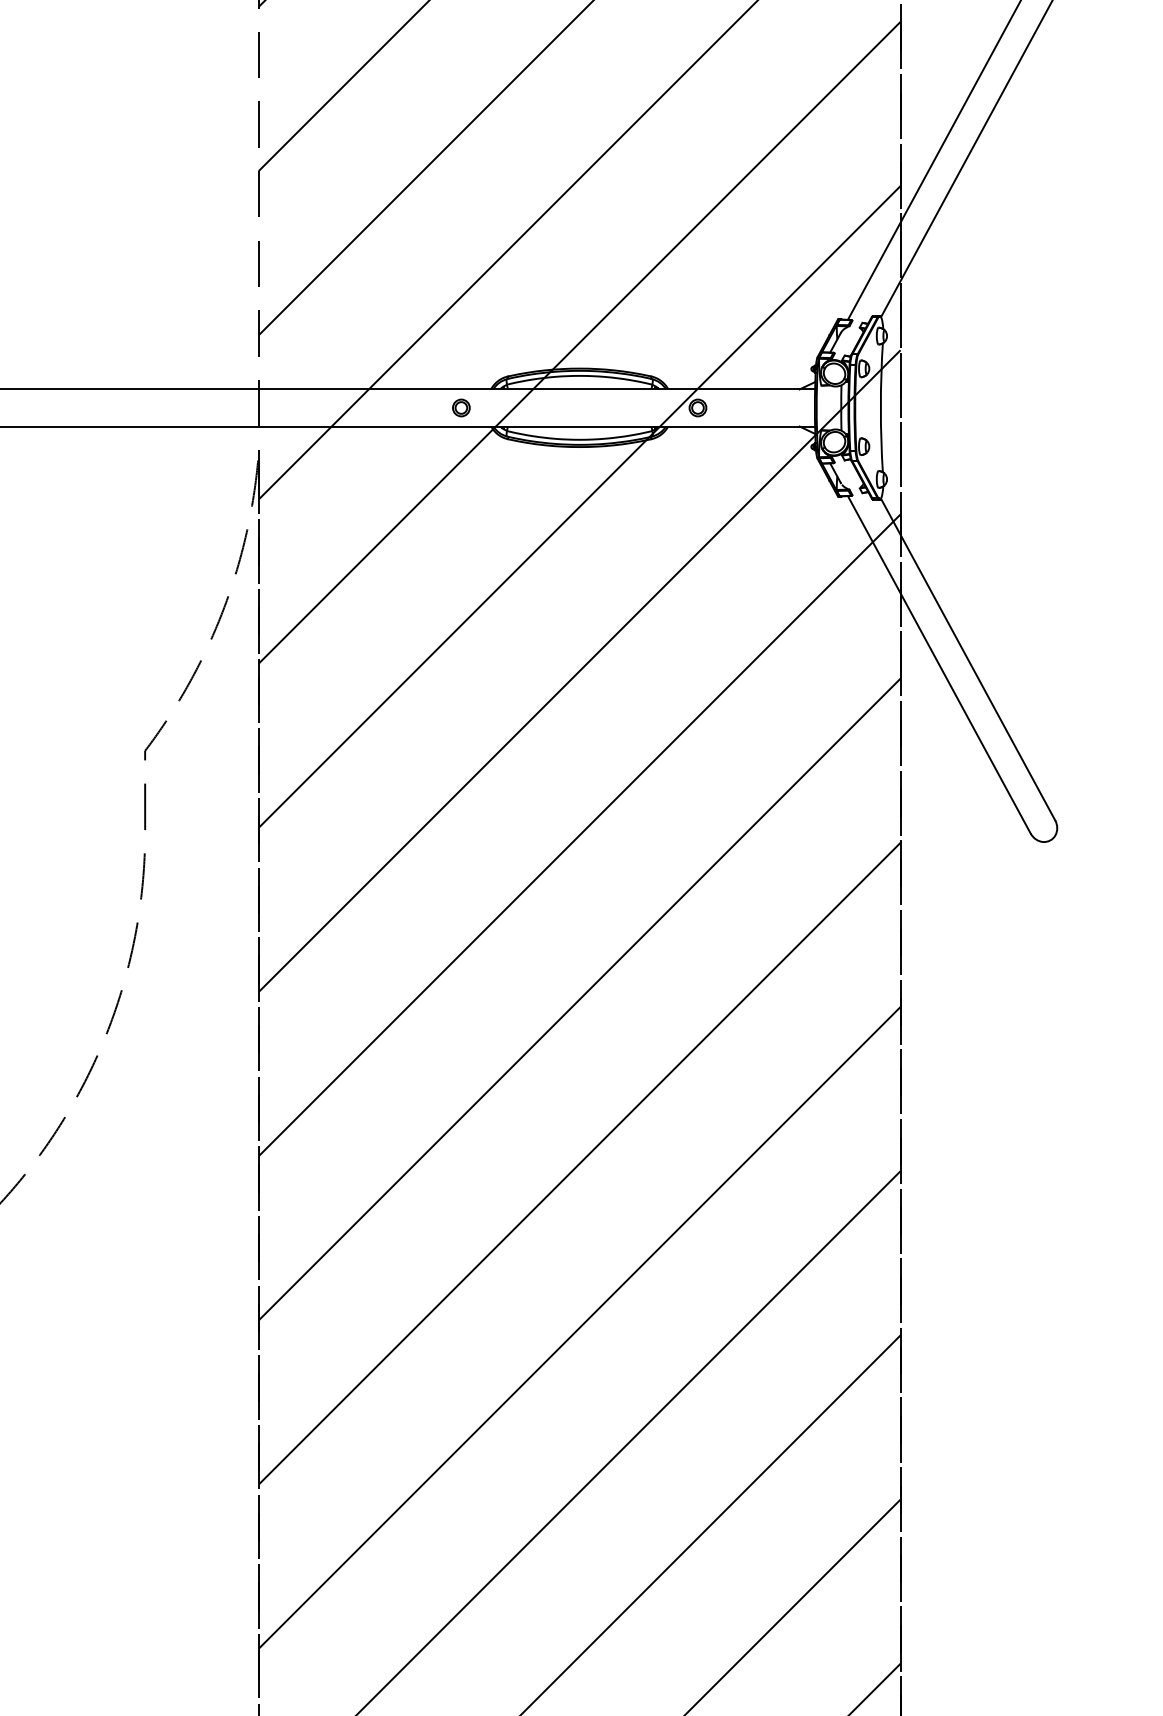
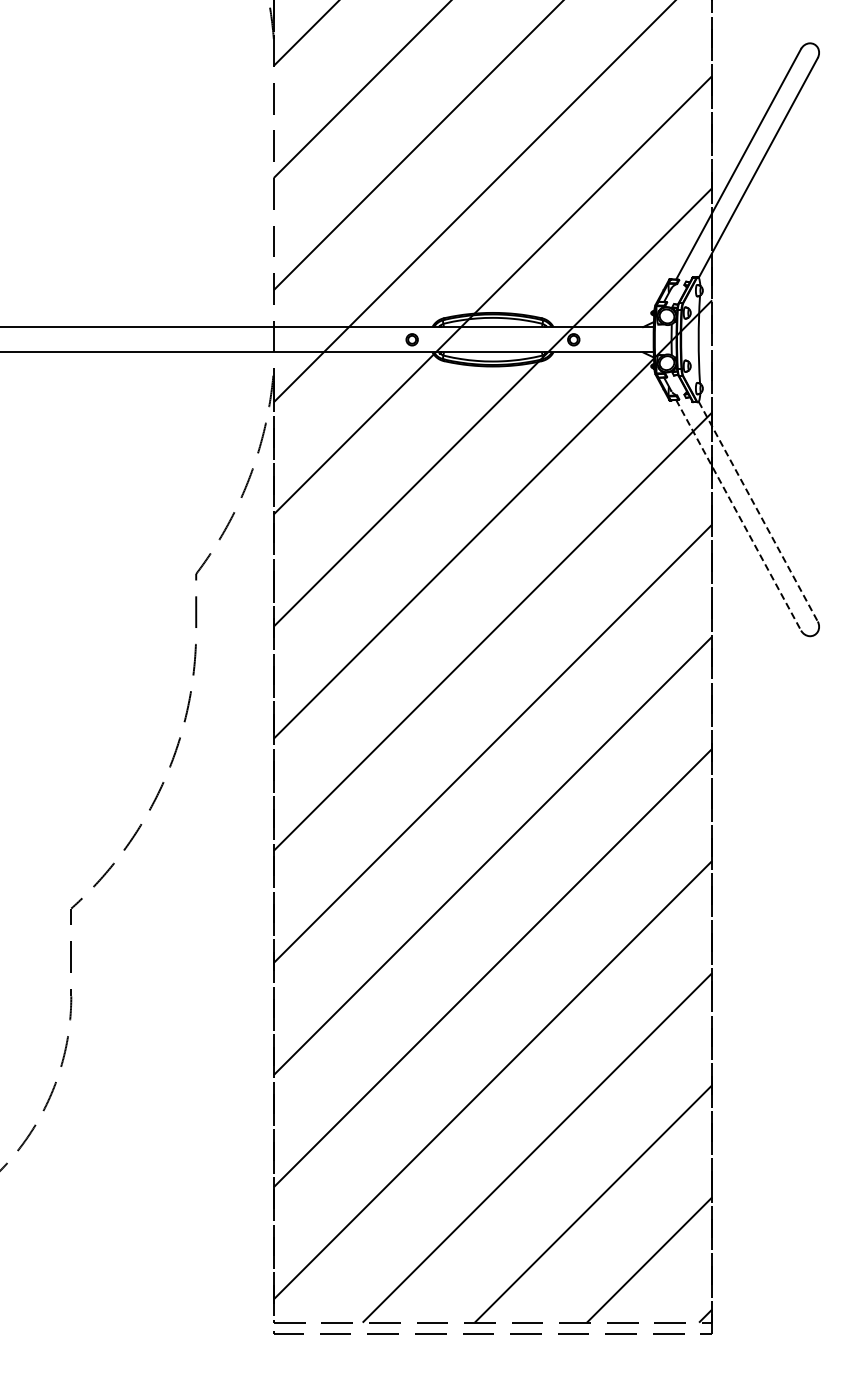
line: (968, 659) -> (758, 511), solid -> dashed
line: (939, 665) -> (738, 515), solid -> dashed

